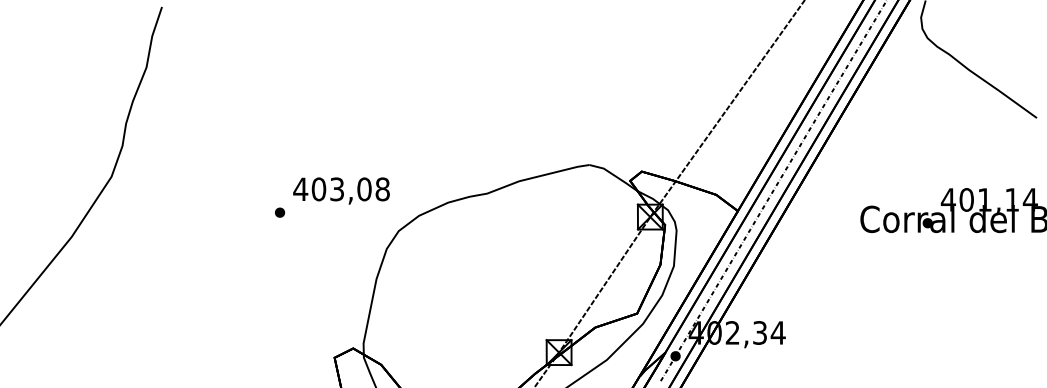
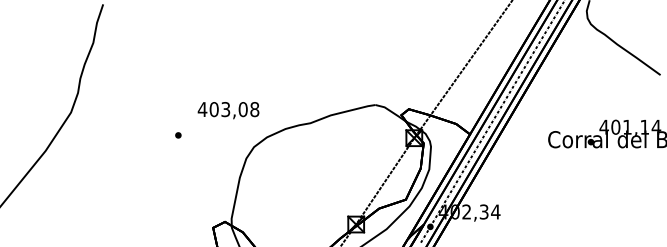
text: (341, 190) -> (228, 110), moved

